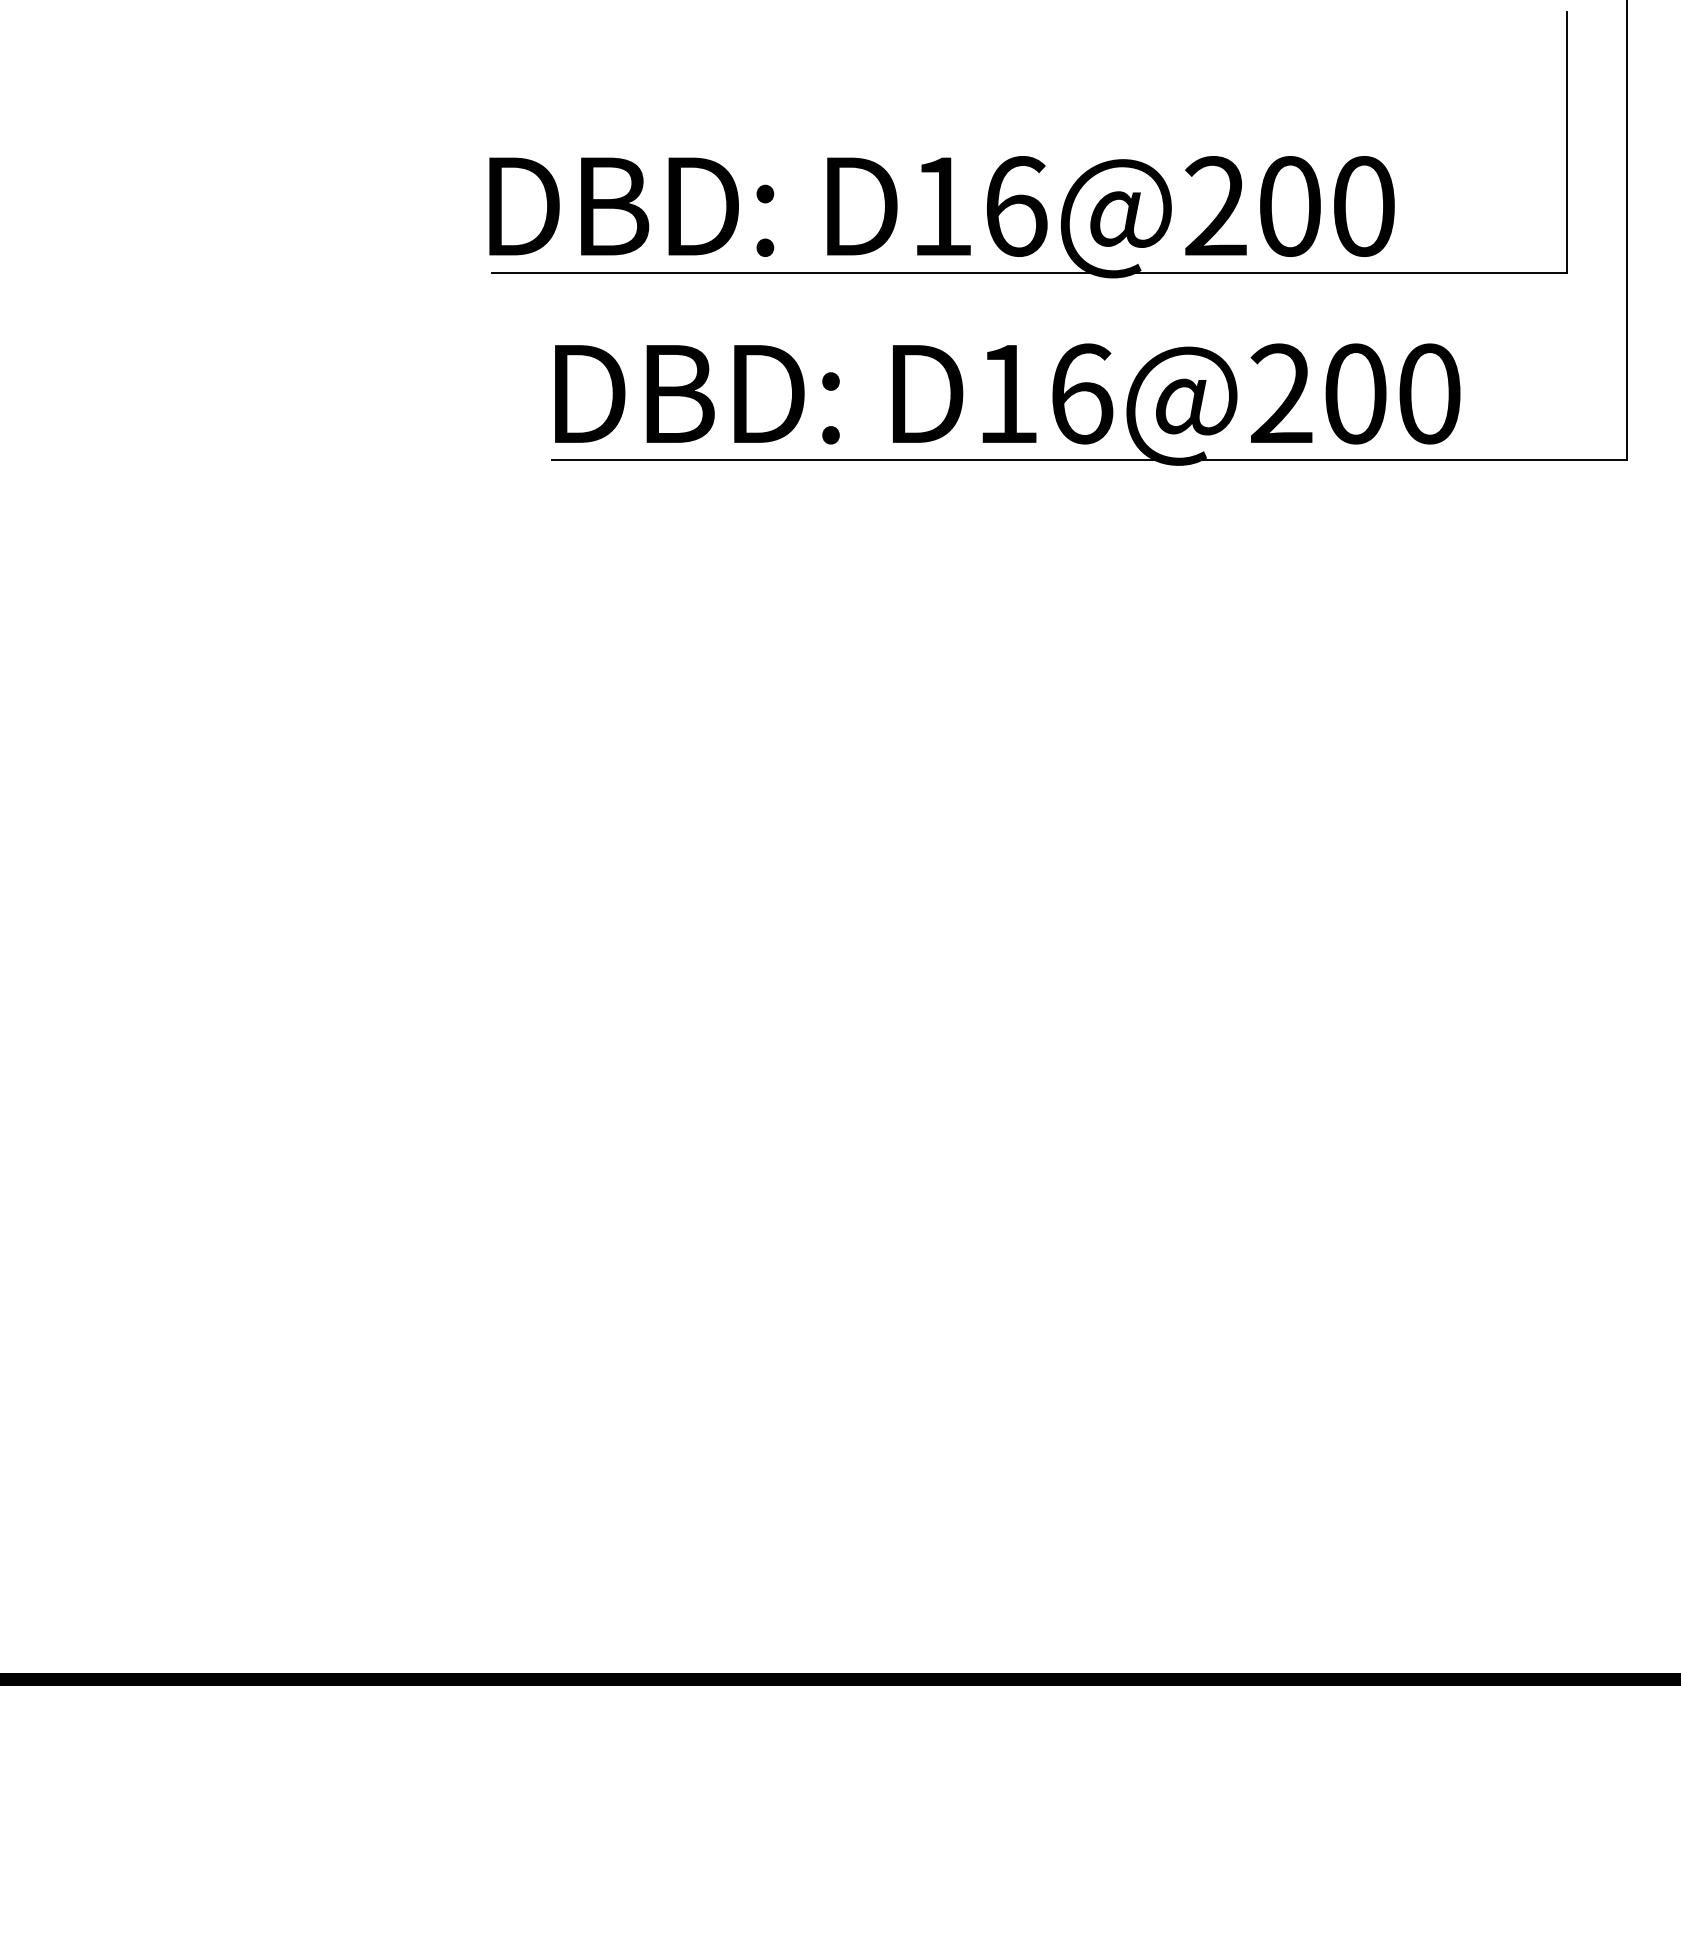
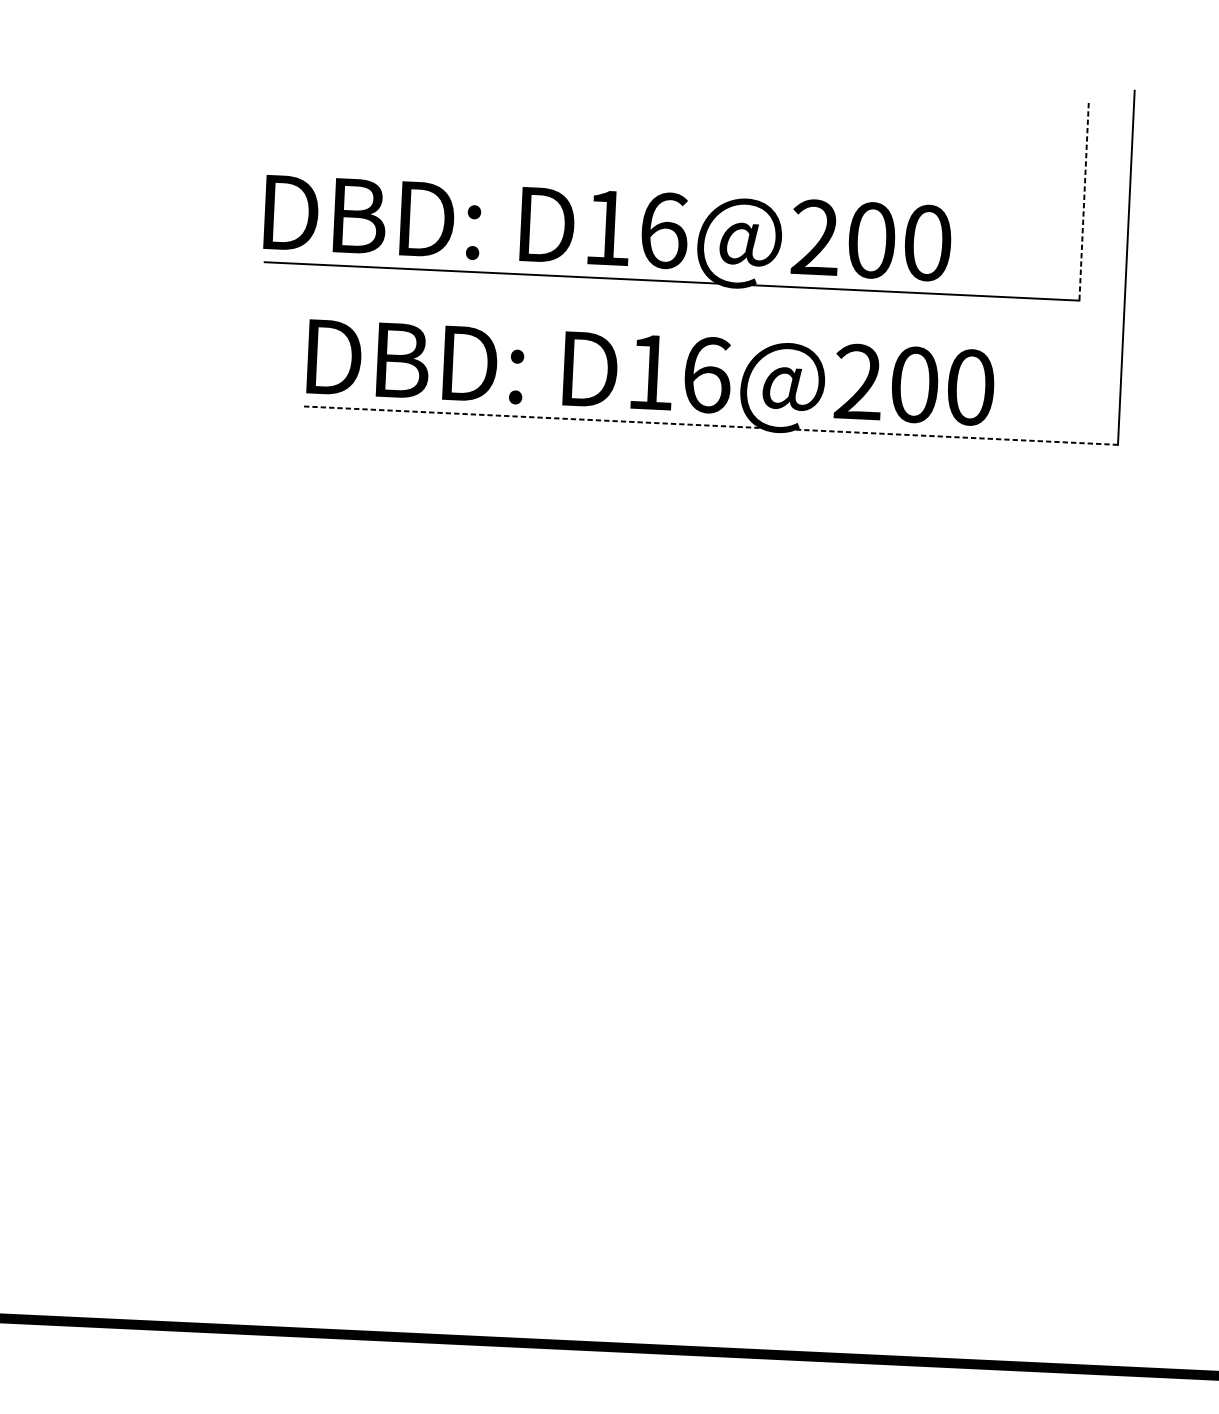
line: (1567, 142) -> (1084, 201), solid -> dashed
line: (1089, 460) -> (710, 425), solid -> dashed

